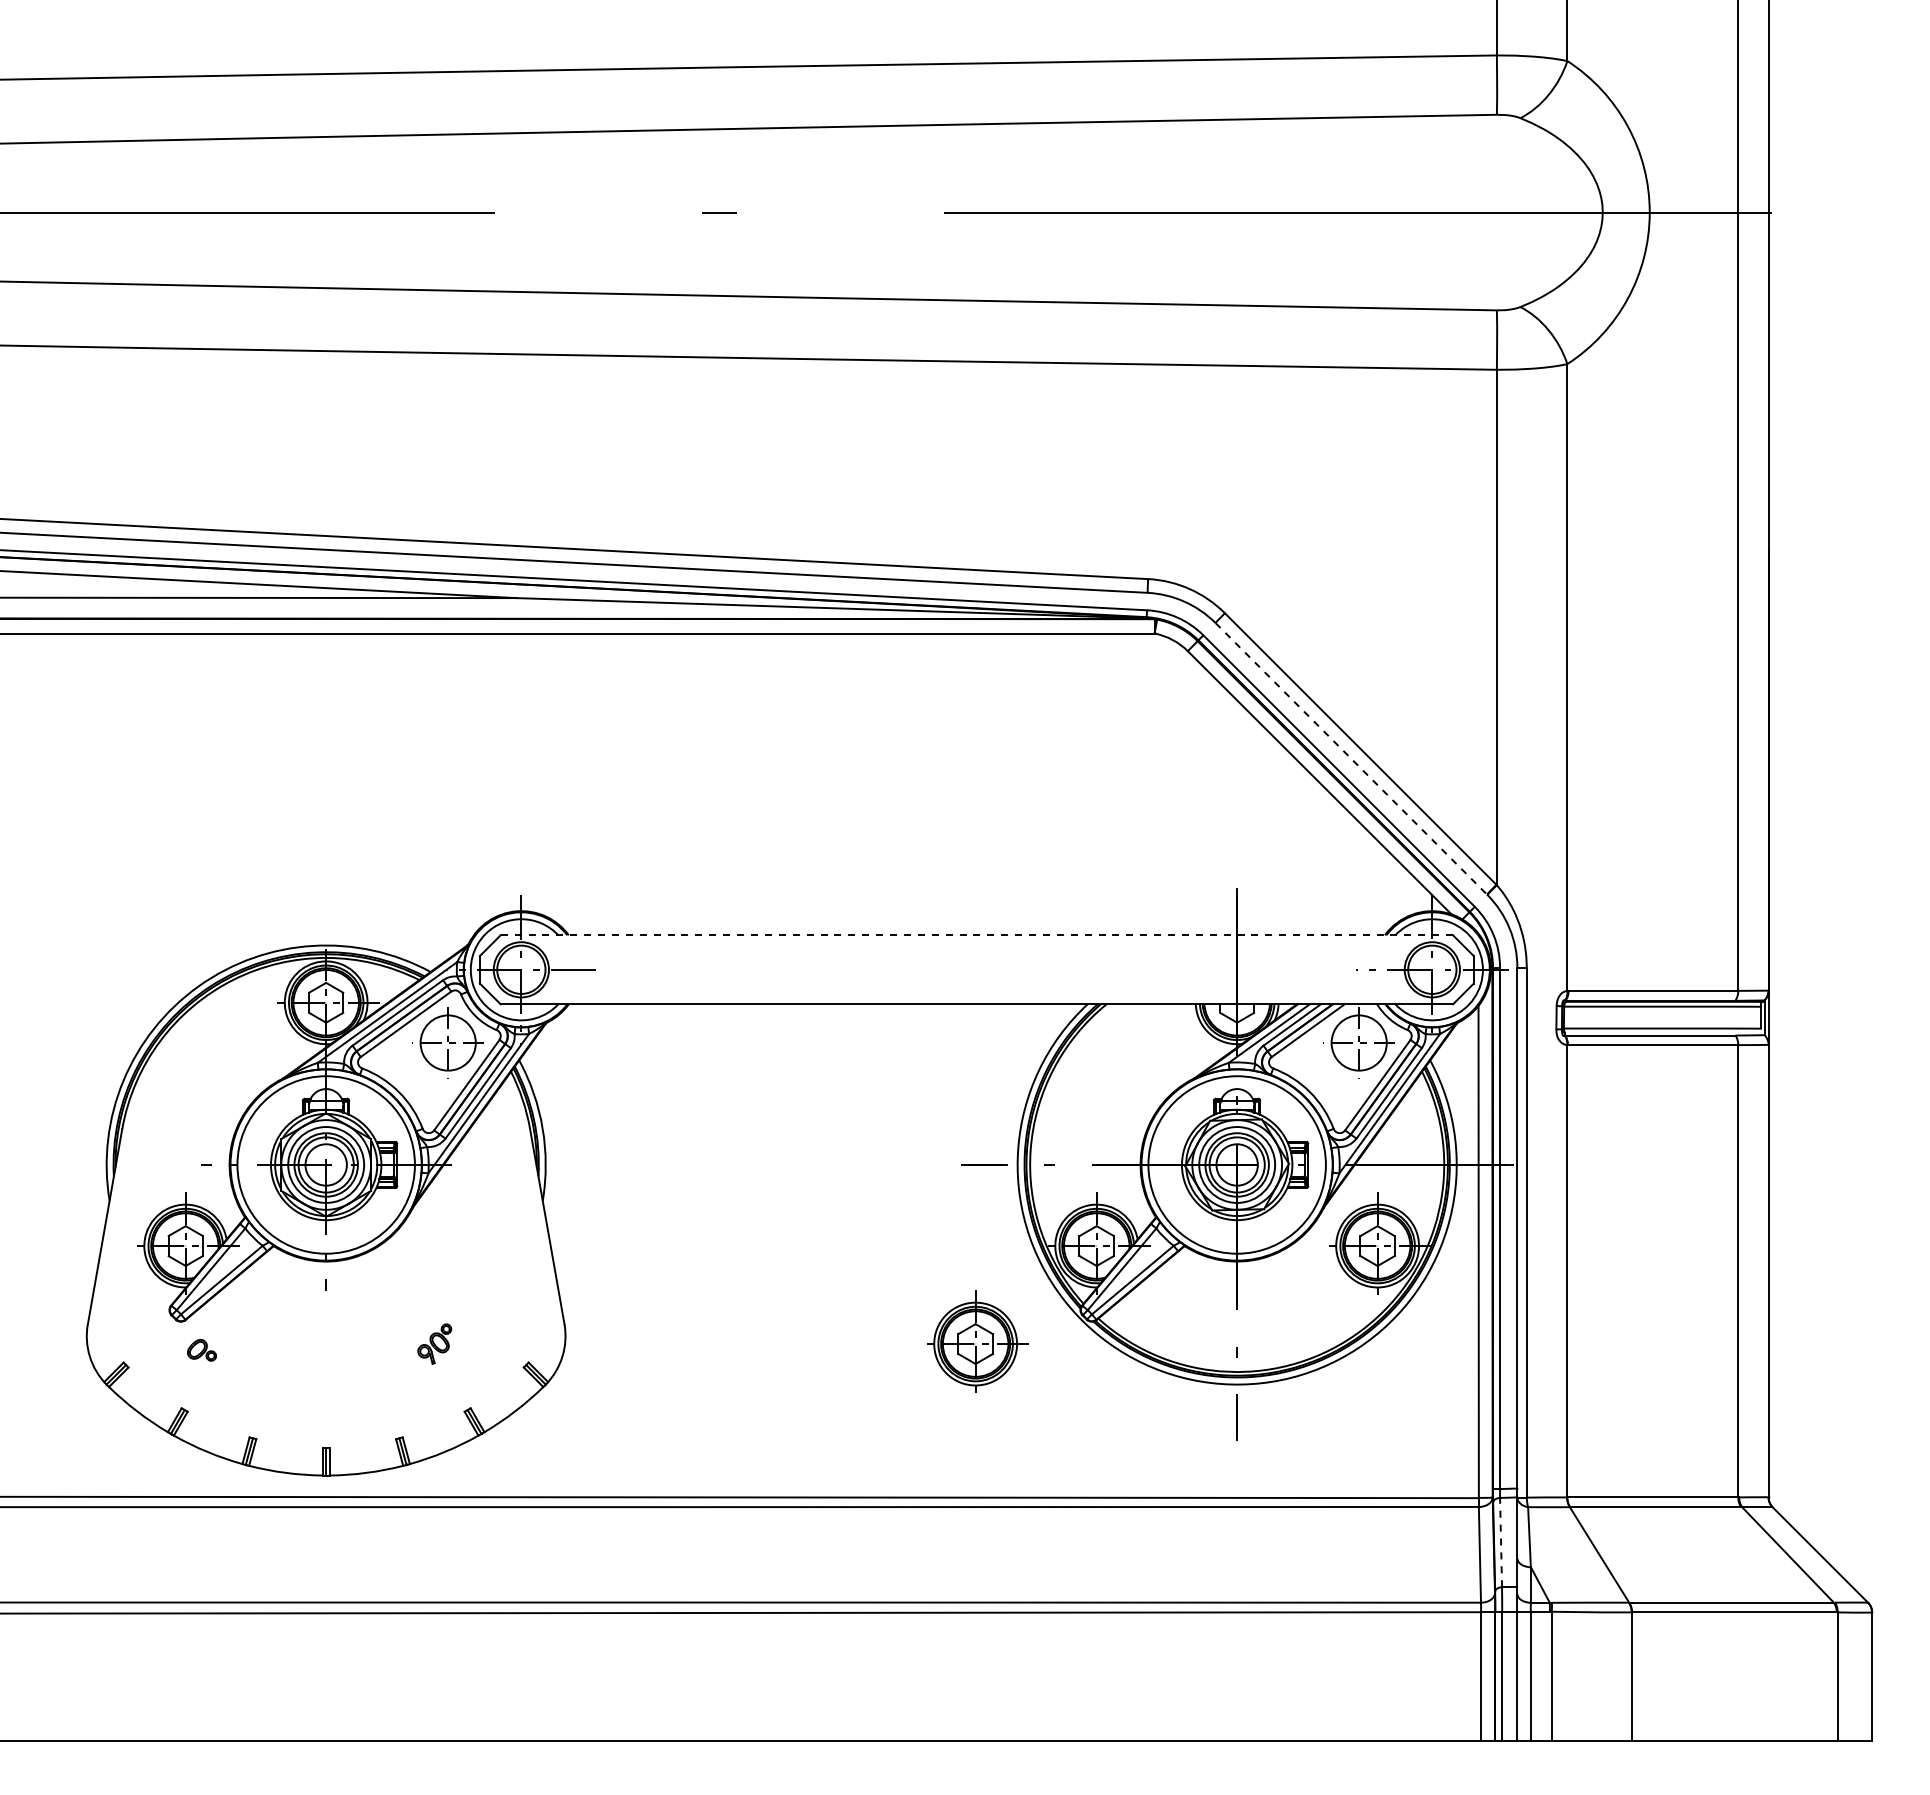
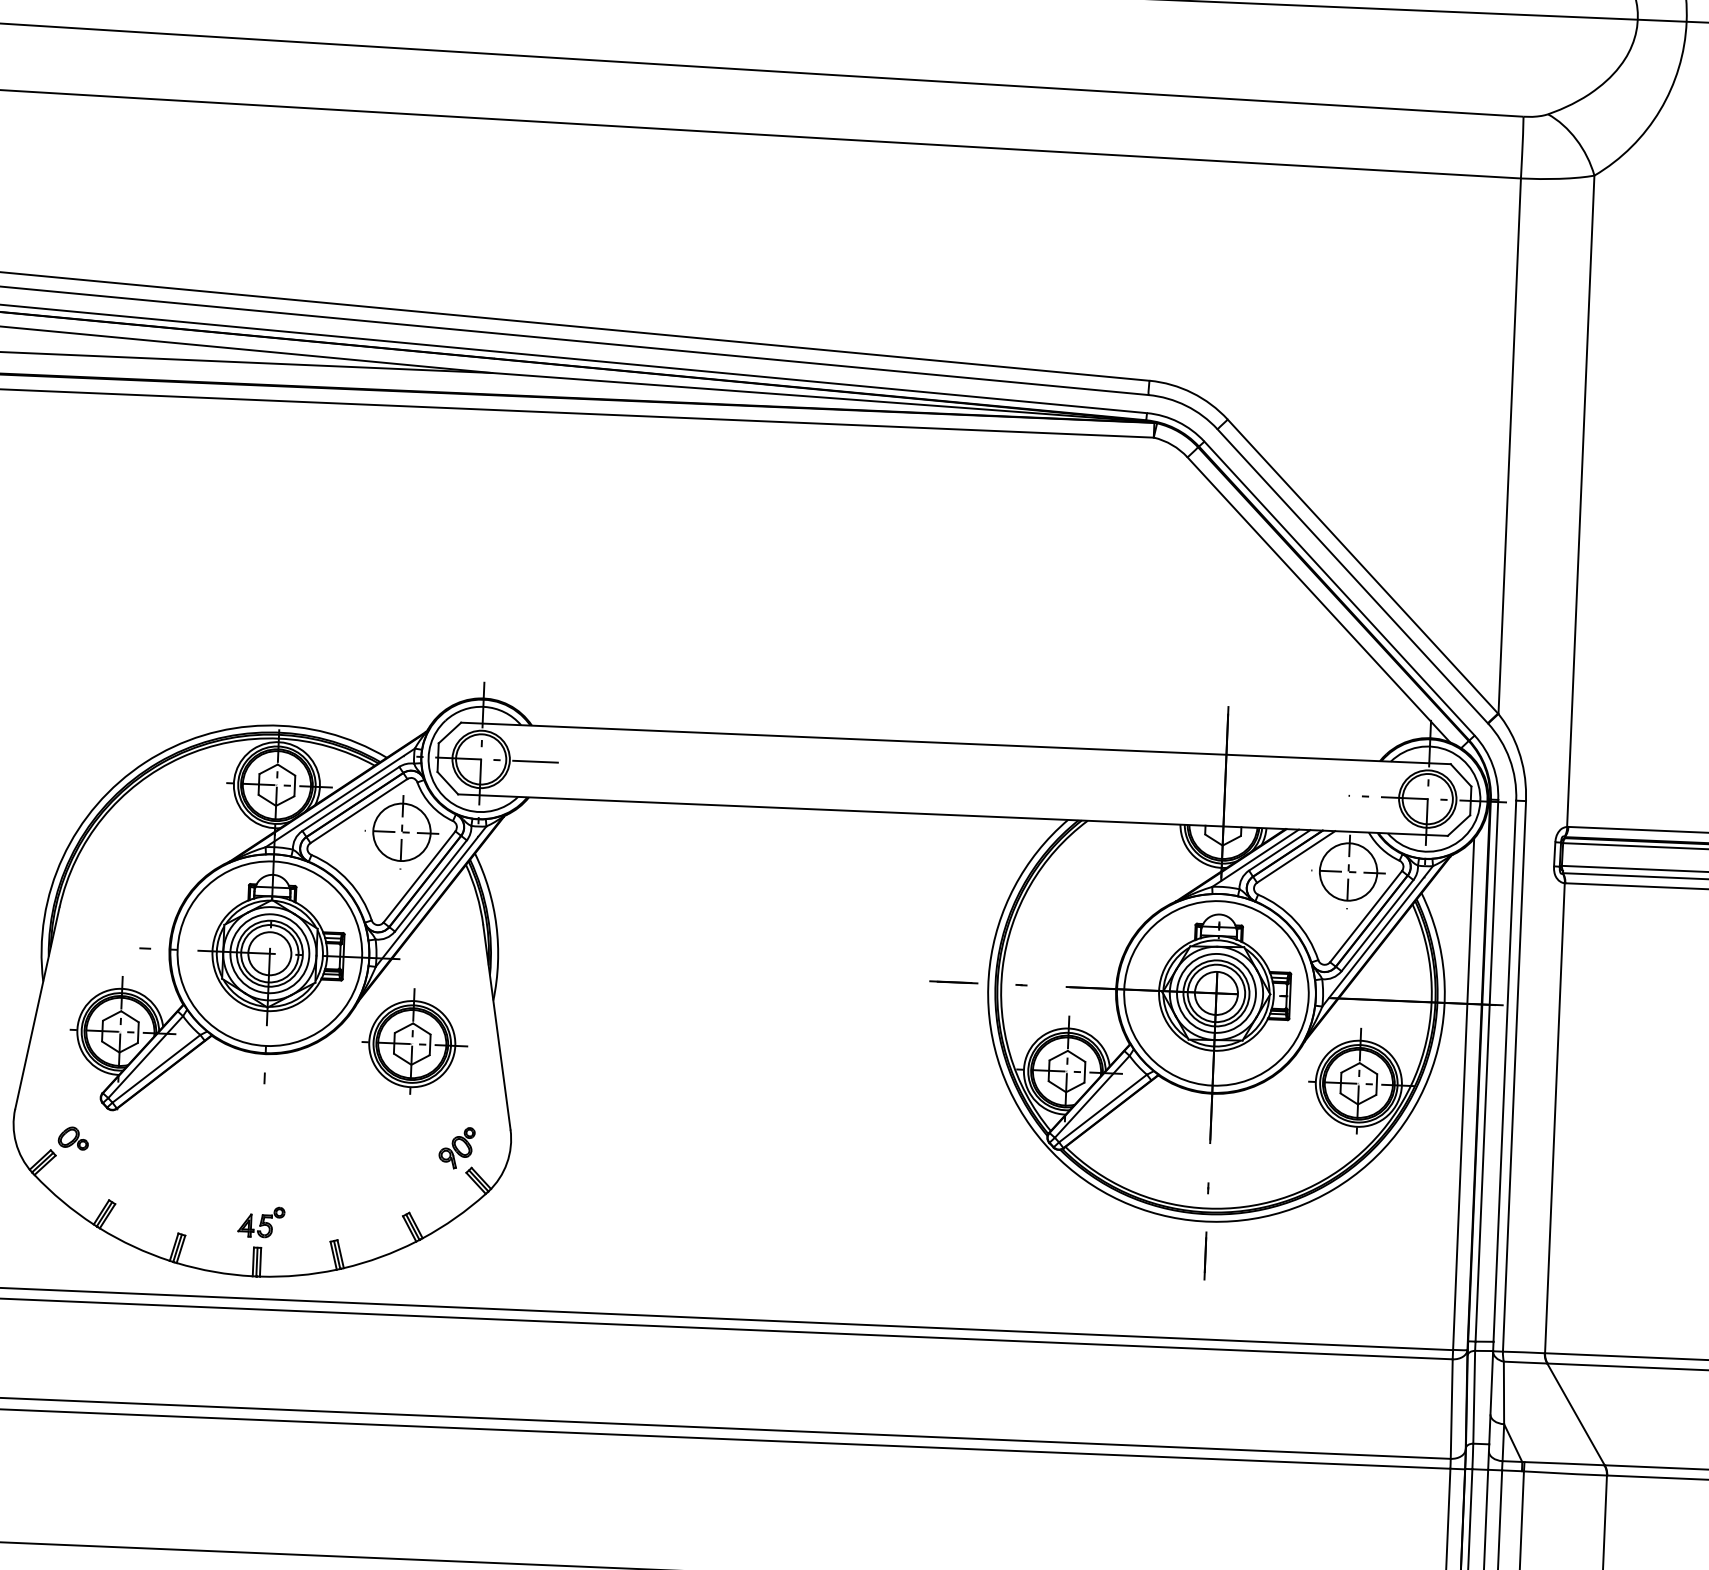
line: (1351, 758) -> (1352, 576), dashed -> solid
line: (976, 935) -> (955, 743), dashed -> solid
part: (977, 1341) -> (414, 1041), moved
part: (434, 1343) -> (456, 1147), moved
part: (201, 1350) -> (72, 1138), moved
part: (328, 1422) -> (261, 1221), added
line: (1501, 1542) -> (1474, 1397), dashed -> solid

